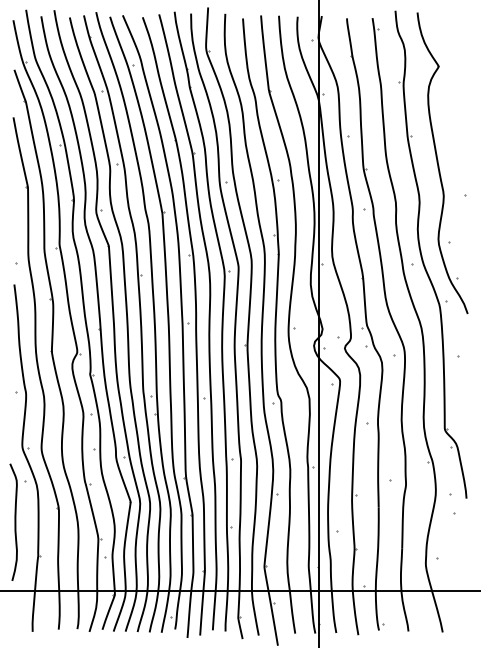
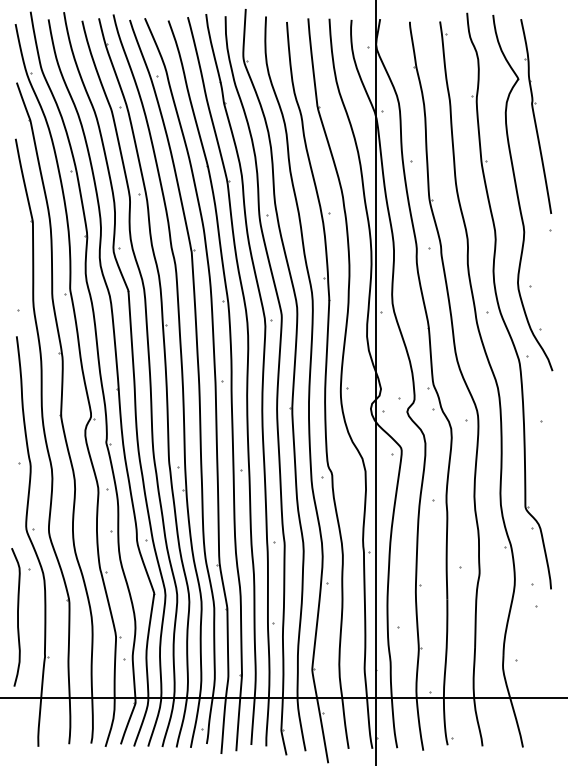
part: (454, 98) -> (536, 116), added

